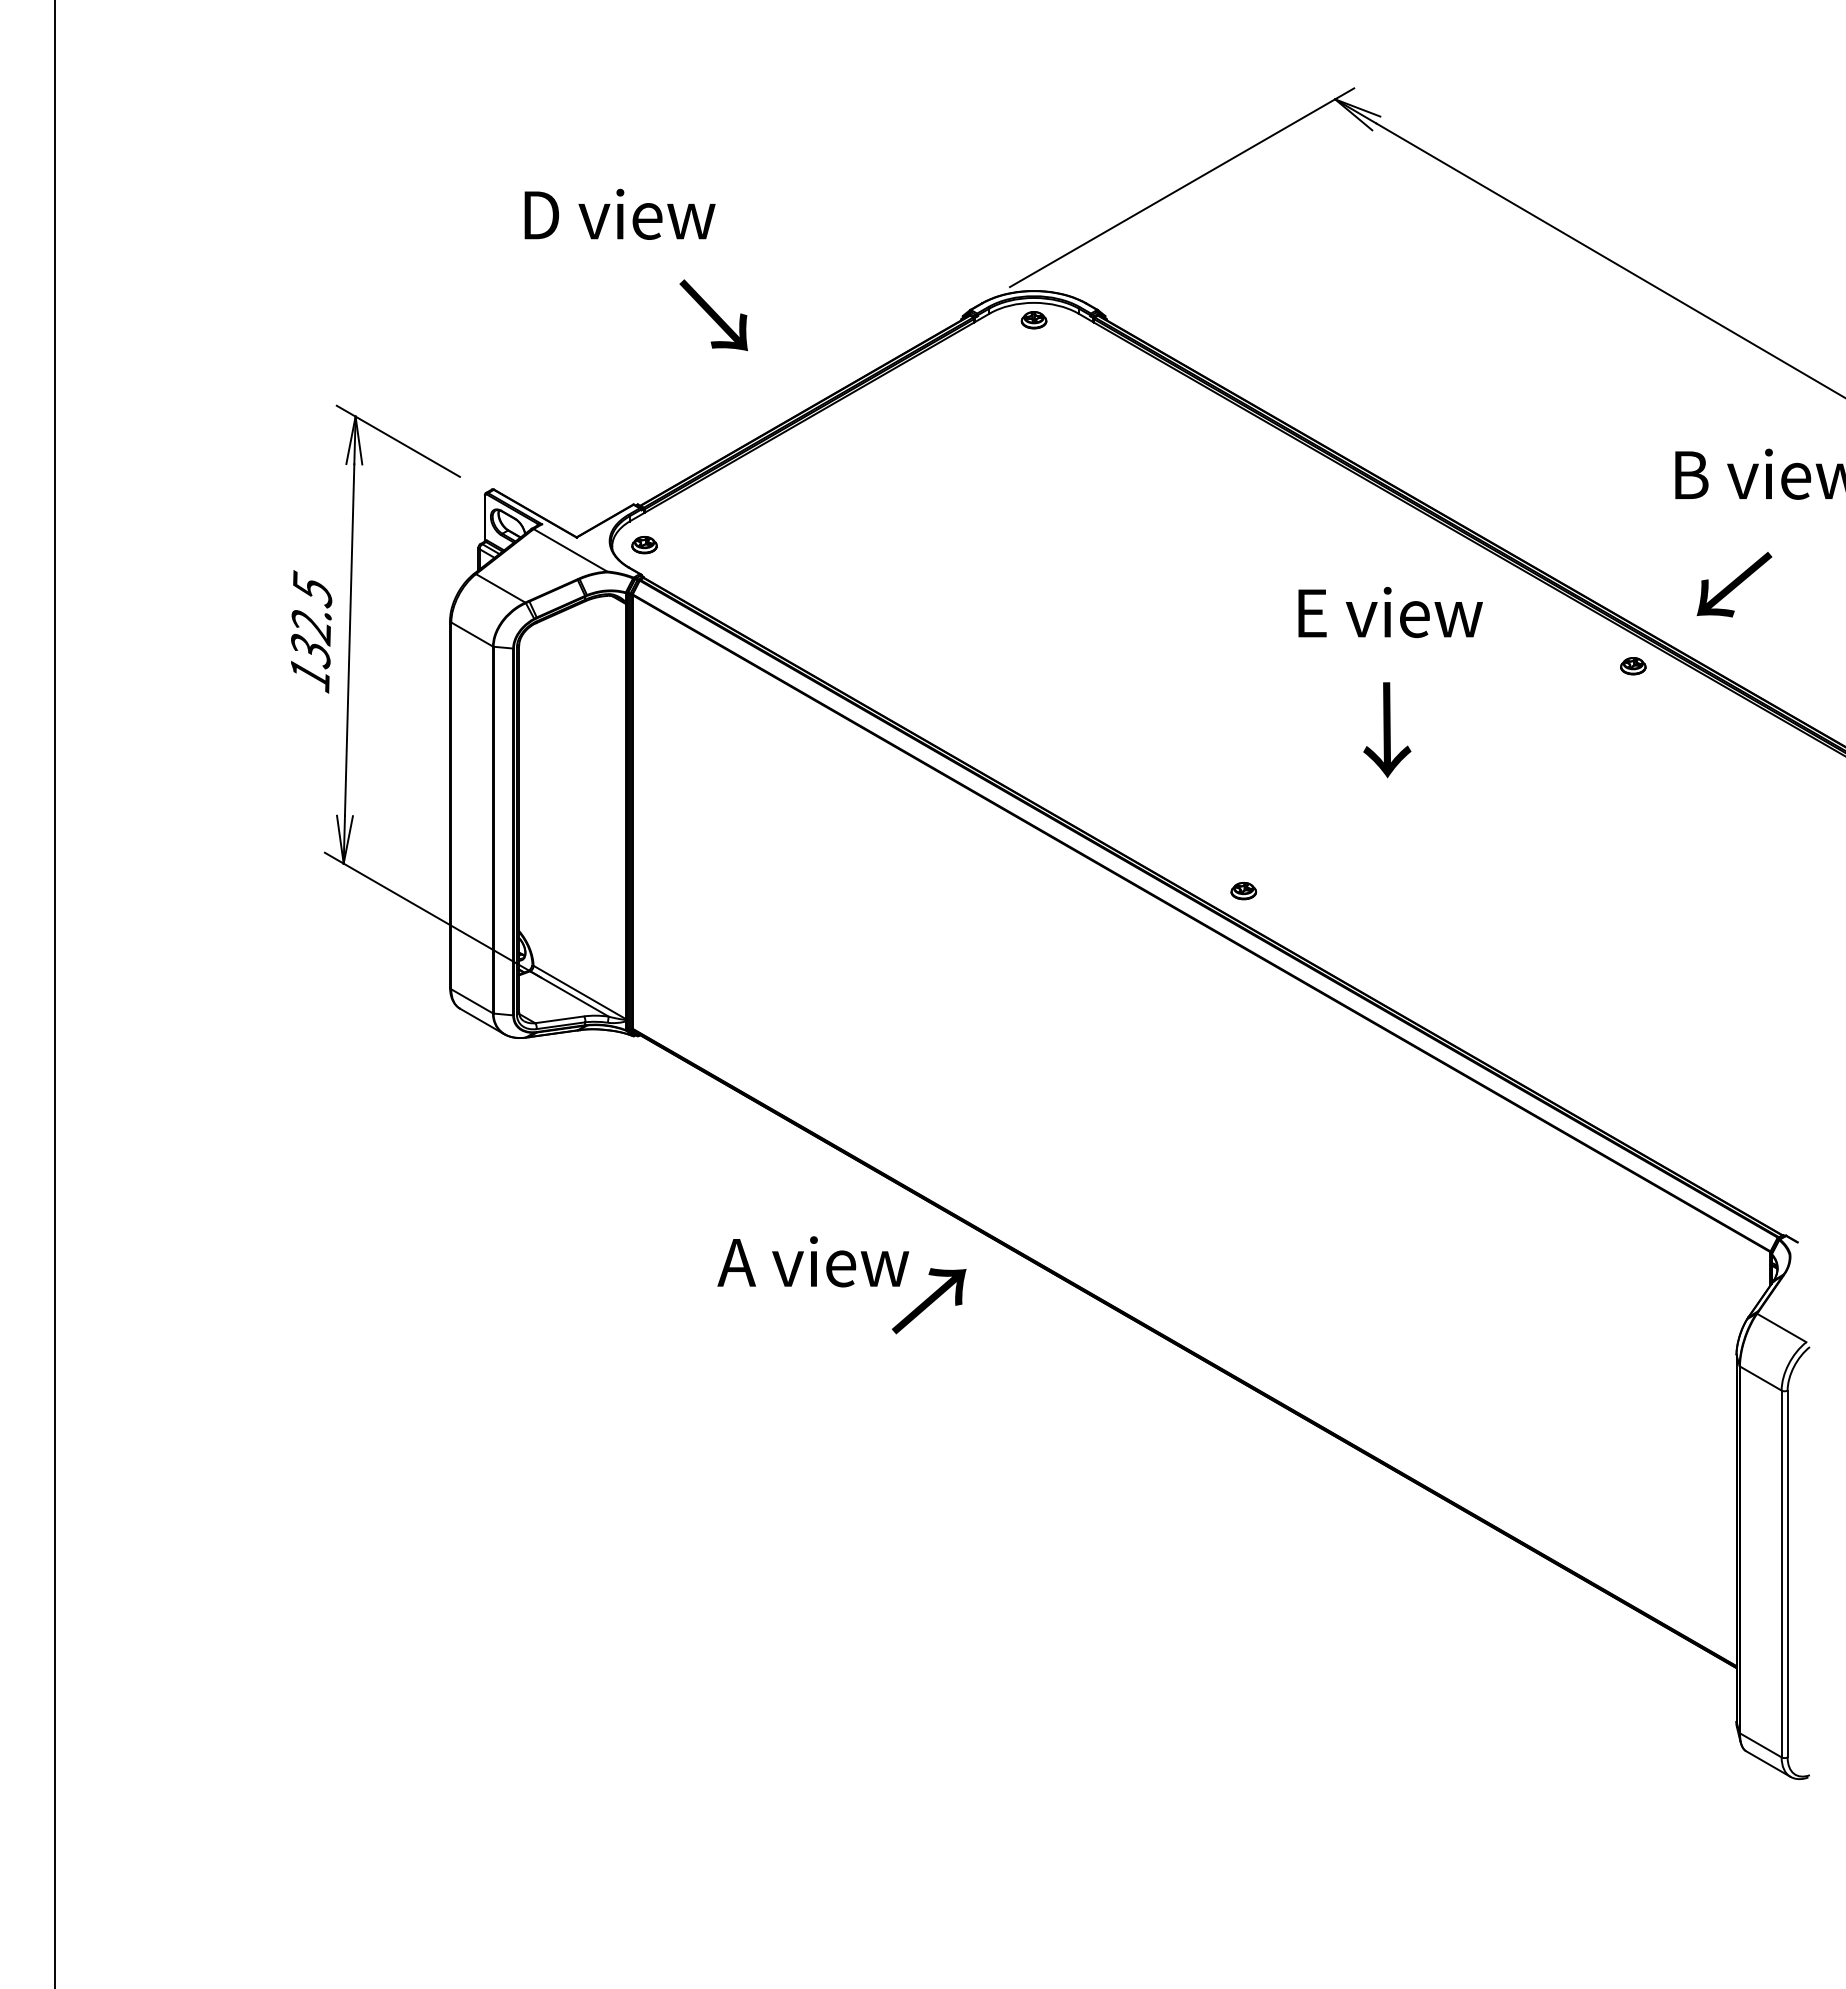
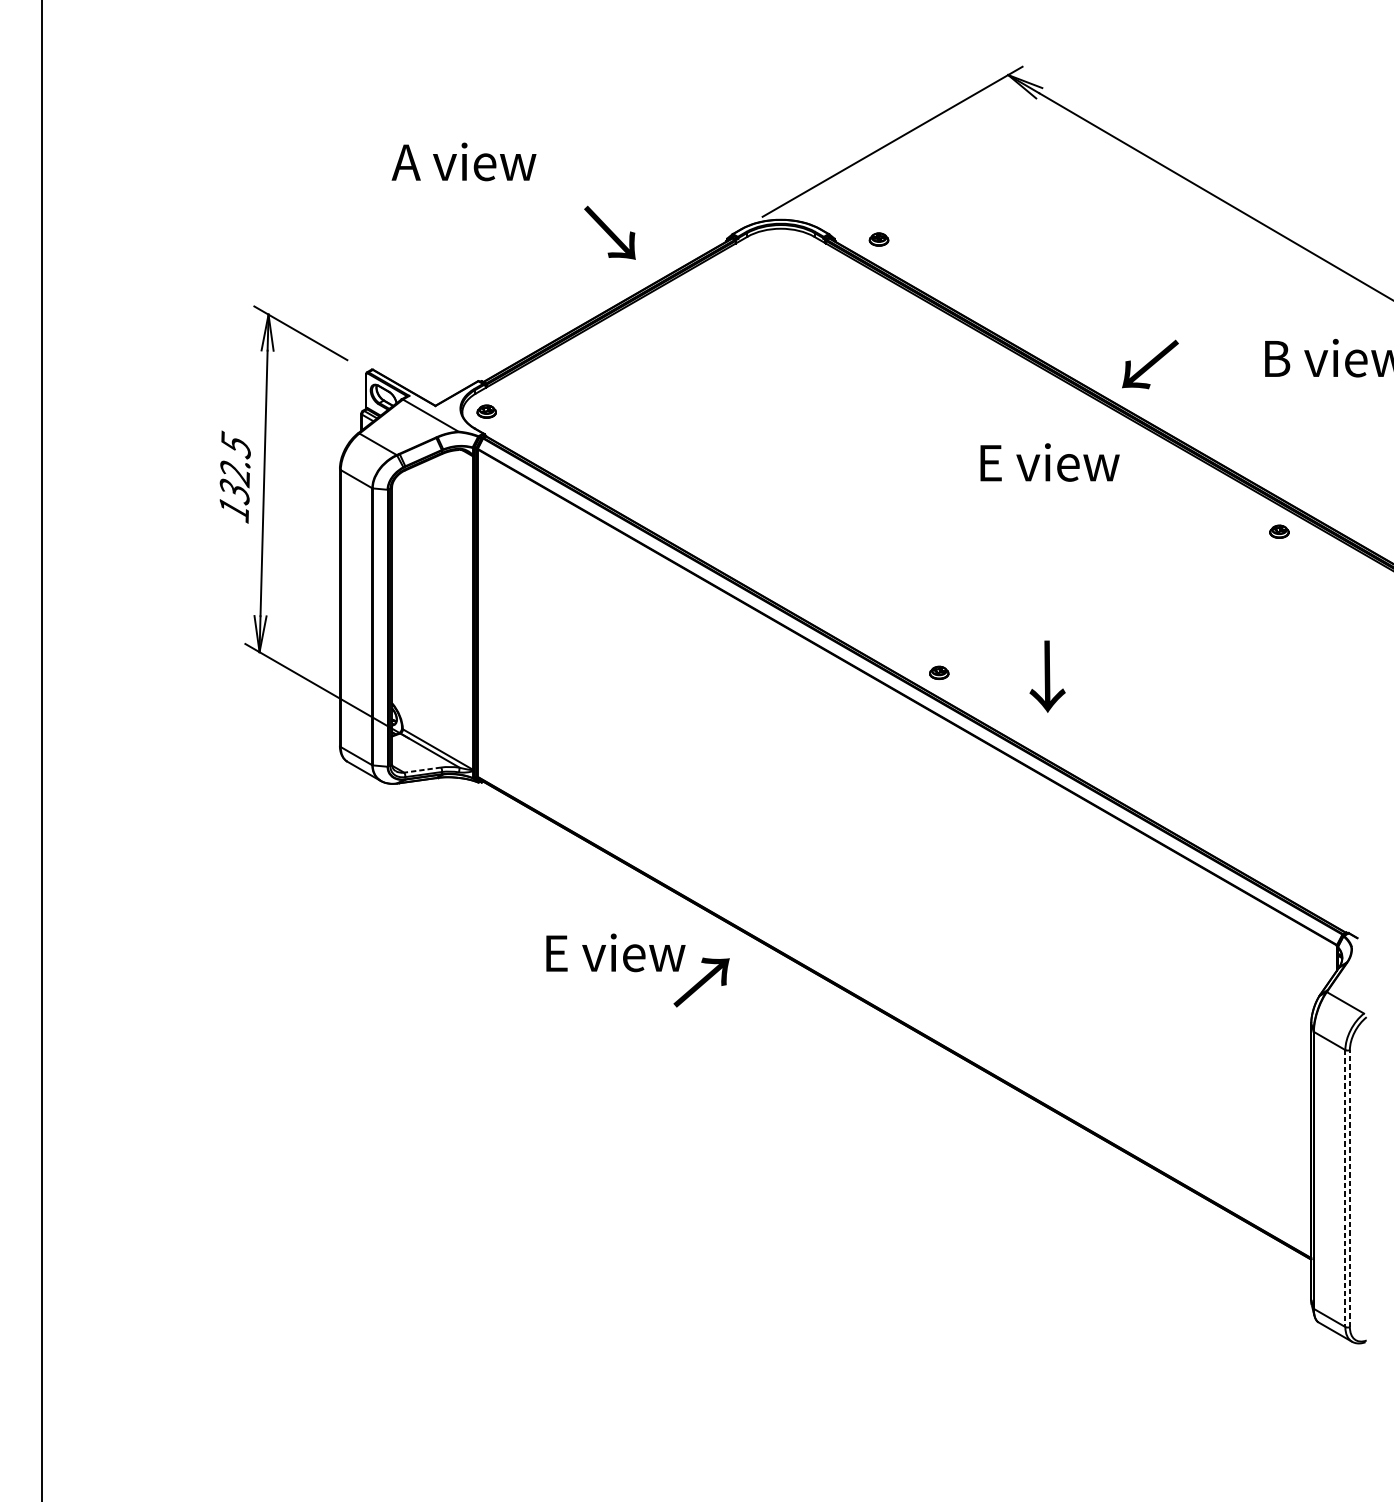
text: (616, 213) -> (465, 161), D view -> A view
text: (713, 315) -> (609, 233), moved
part: (1033, 320) -> (878, 239), moved
text: (1734, 584) -> (1150, 364), moved
part: (1633, 666) -> (1279, 532), moved
text: (1387, 730) -> (1047, 677), moved
line: (559, 1019) -> (422, 769), solid -> dashed
text: (813, 1261) -> (614, 952), A view -> E view
line: (1787, 1573) -> (1349, 1188), solid -> dashed
line: (1781, 1574) -> (1345, 1188), solid -> dashed

